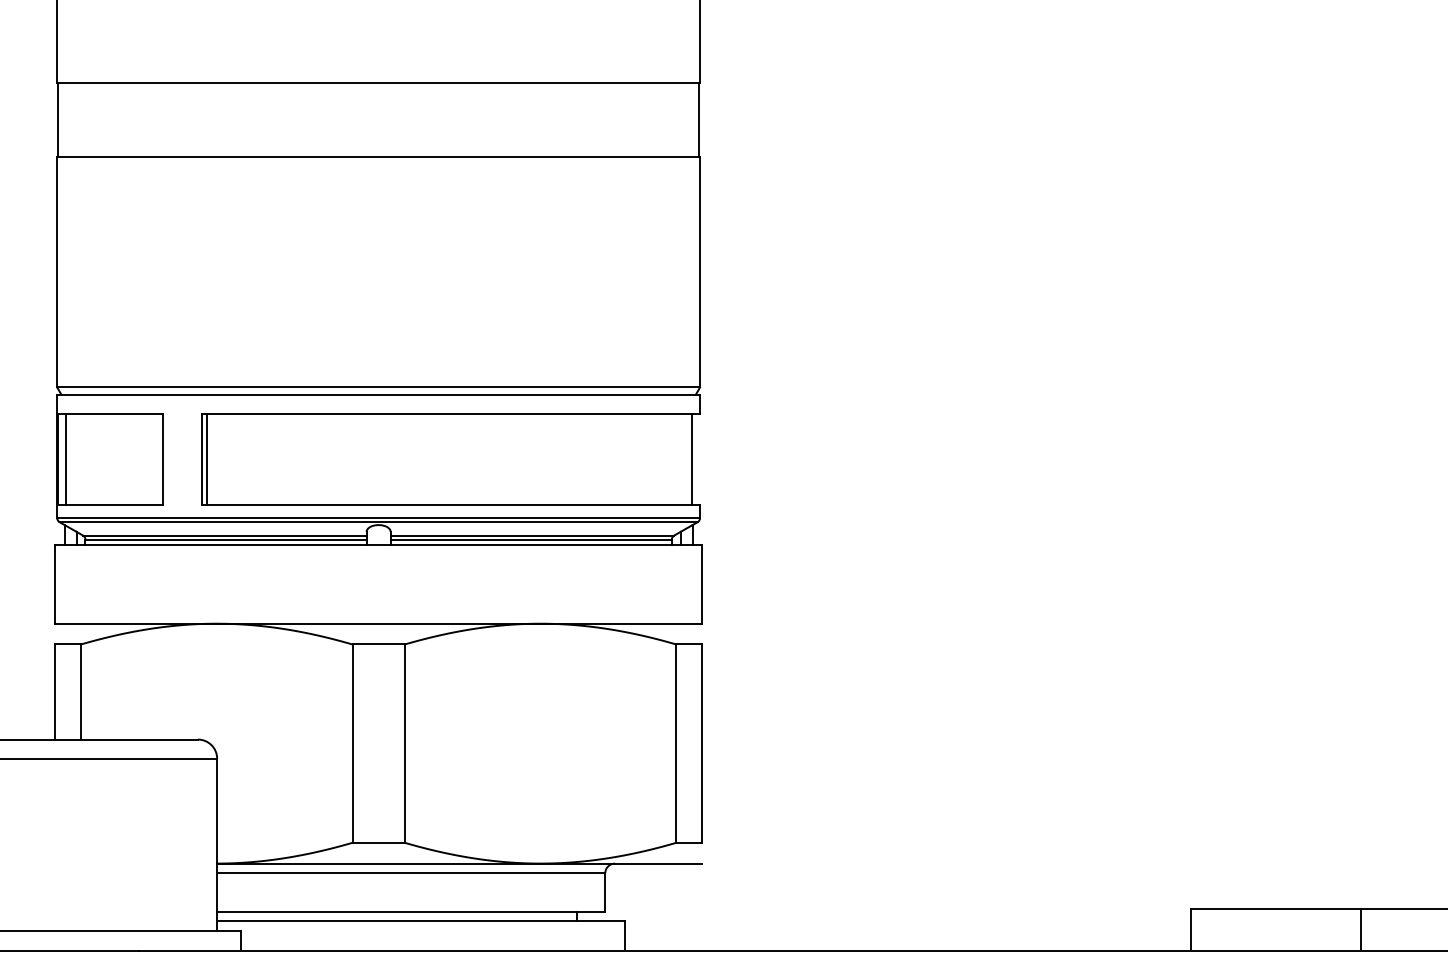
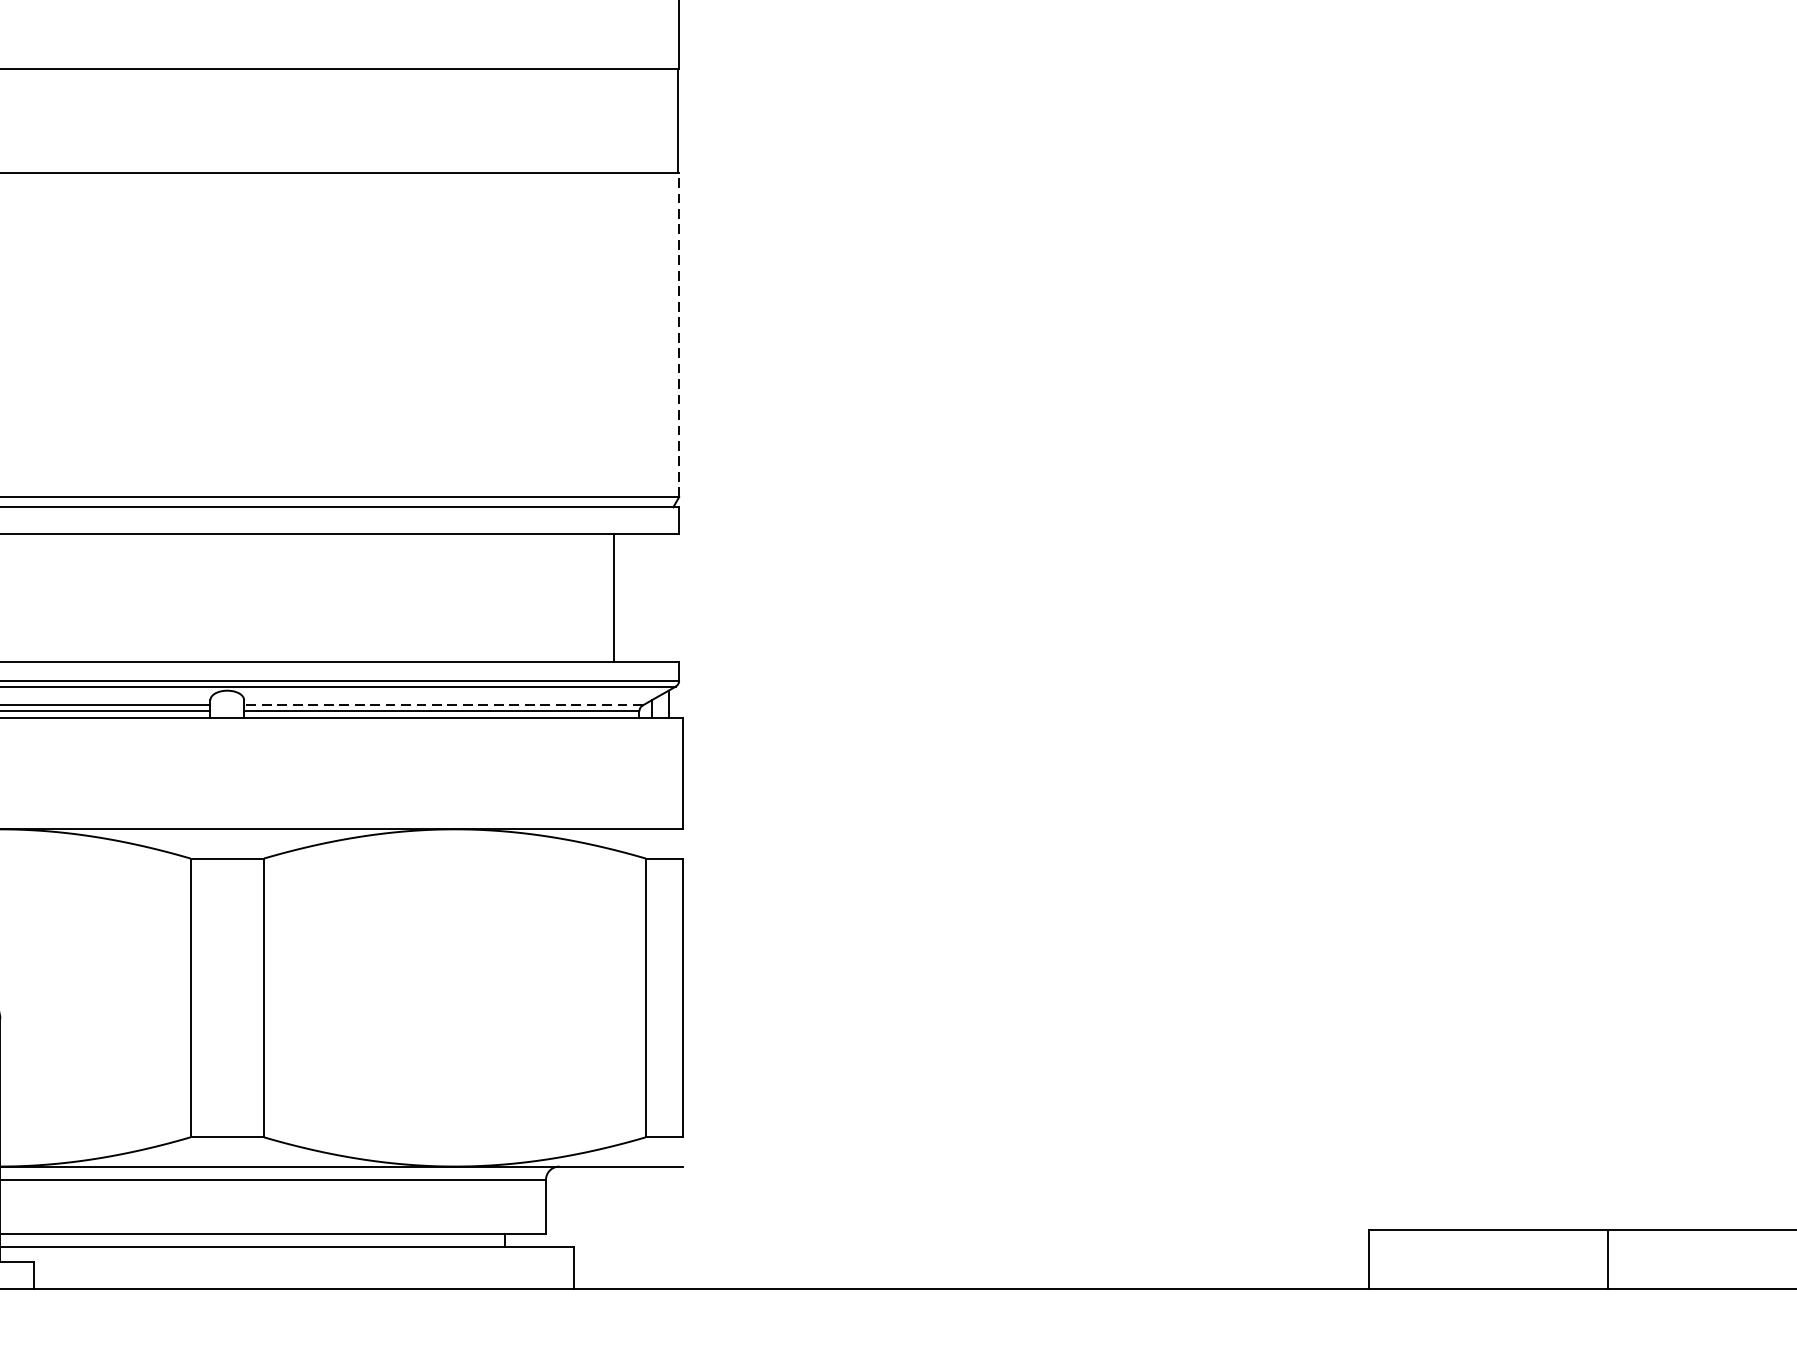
line: (700, 271) -> (679, 334), solid -> dashed
line: (691, 458) -> (613, 597), moved
line: (532, 535) -> (443, 705), solid -> dashed

